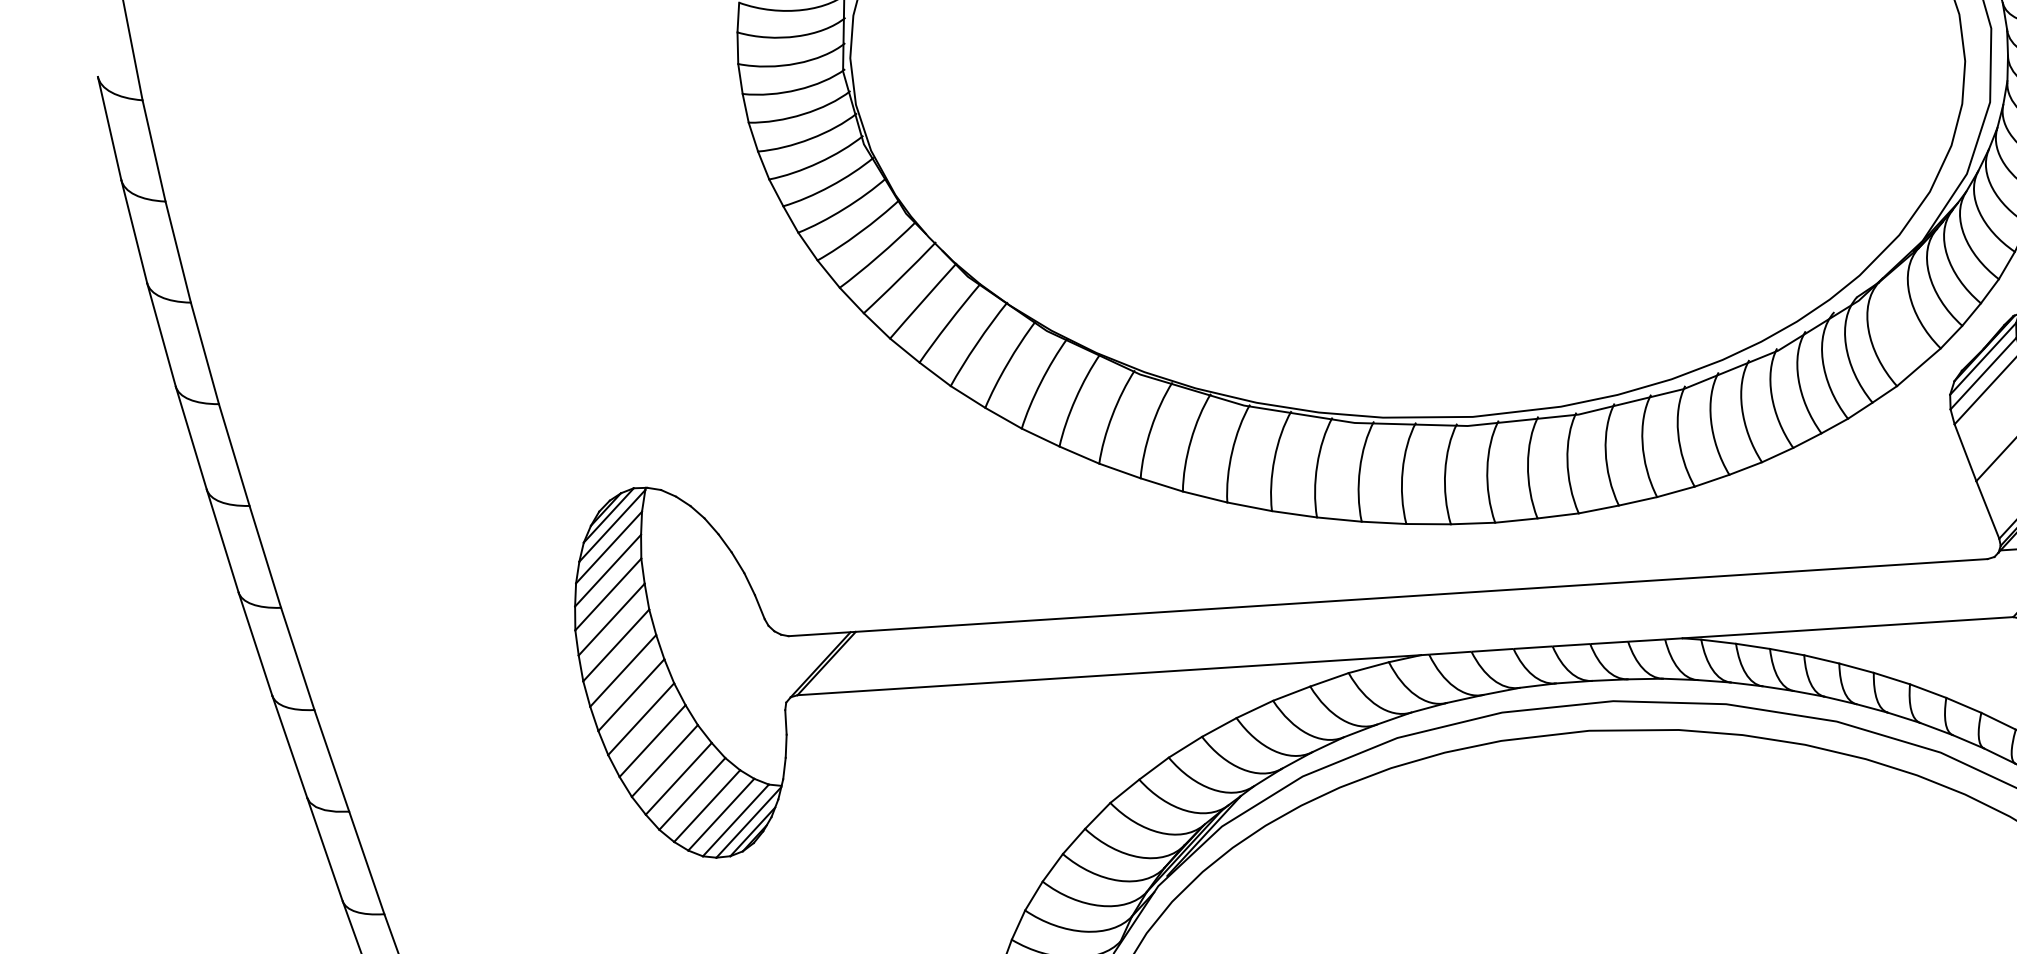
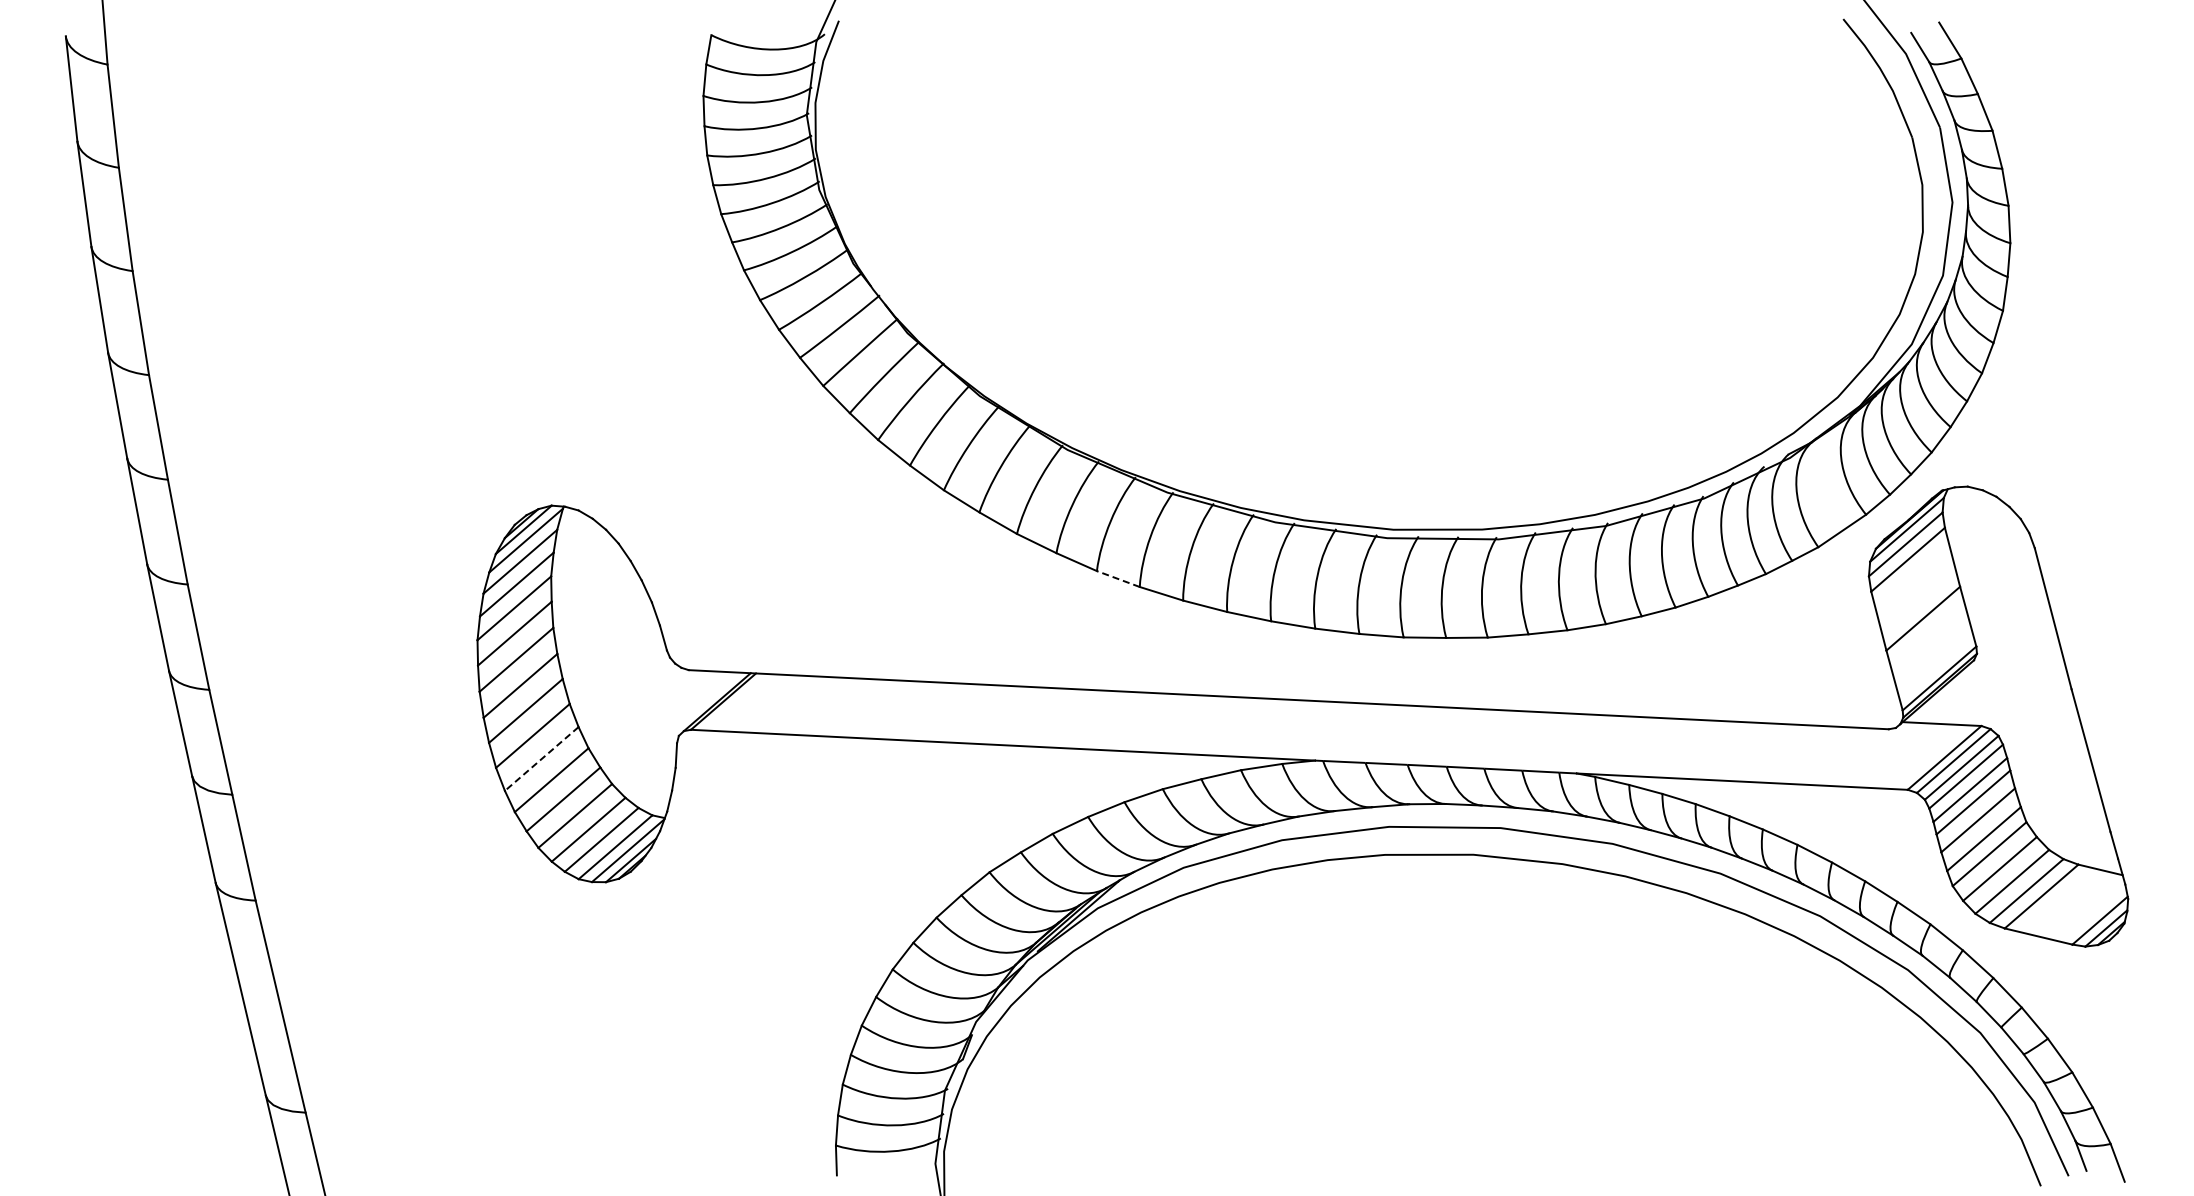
line: (1205, 497) -> (1118, 579), solid -> dashed
line: (652, 740) -> (541, 758), solid -> dashed

